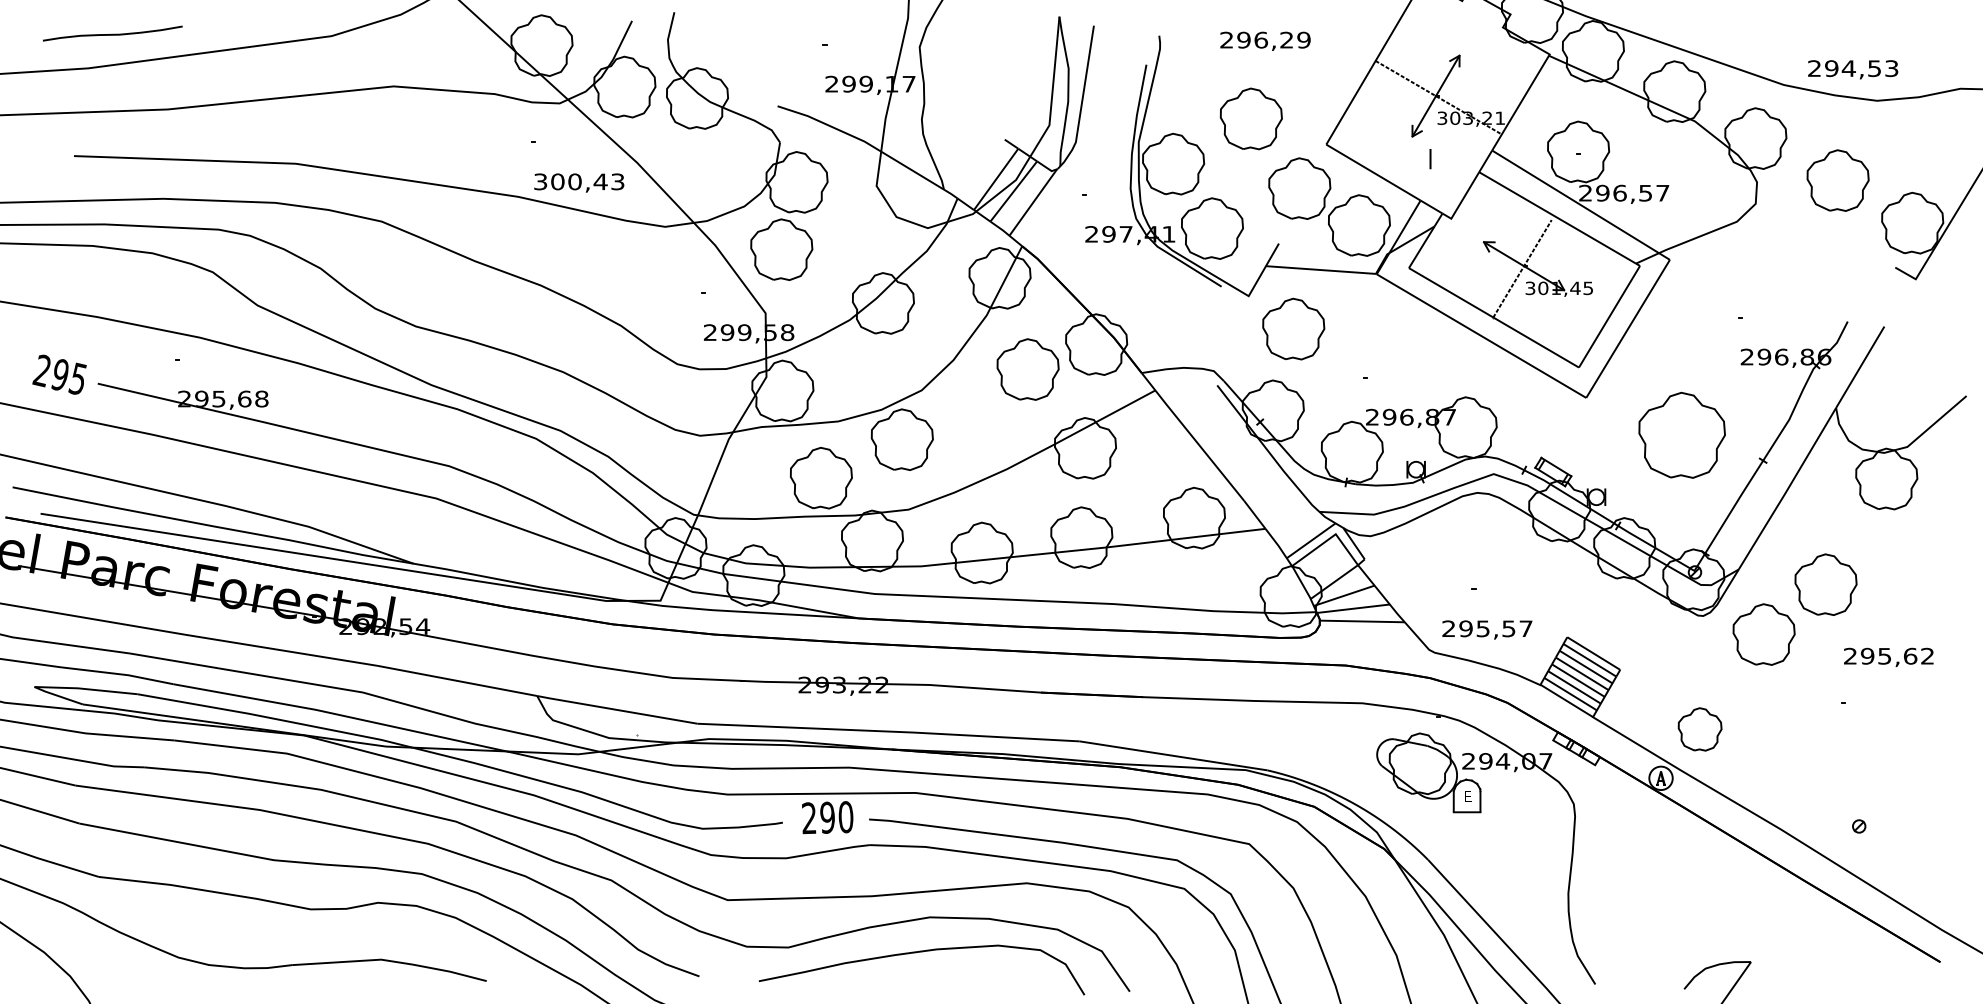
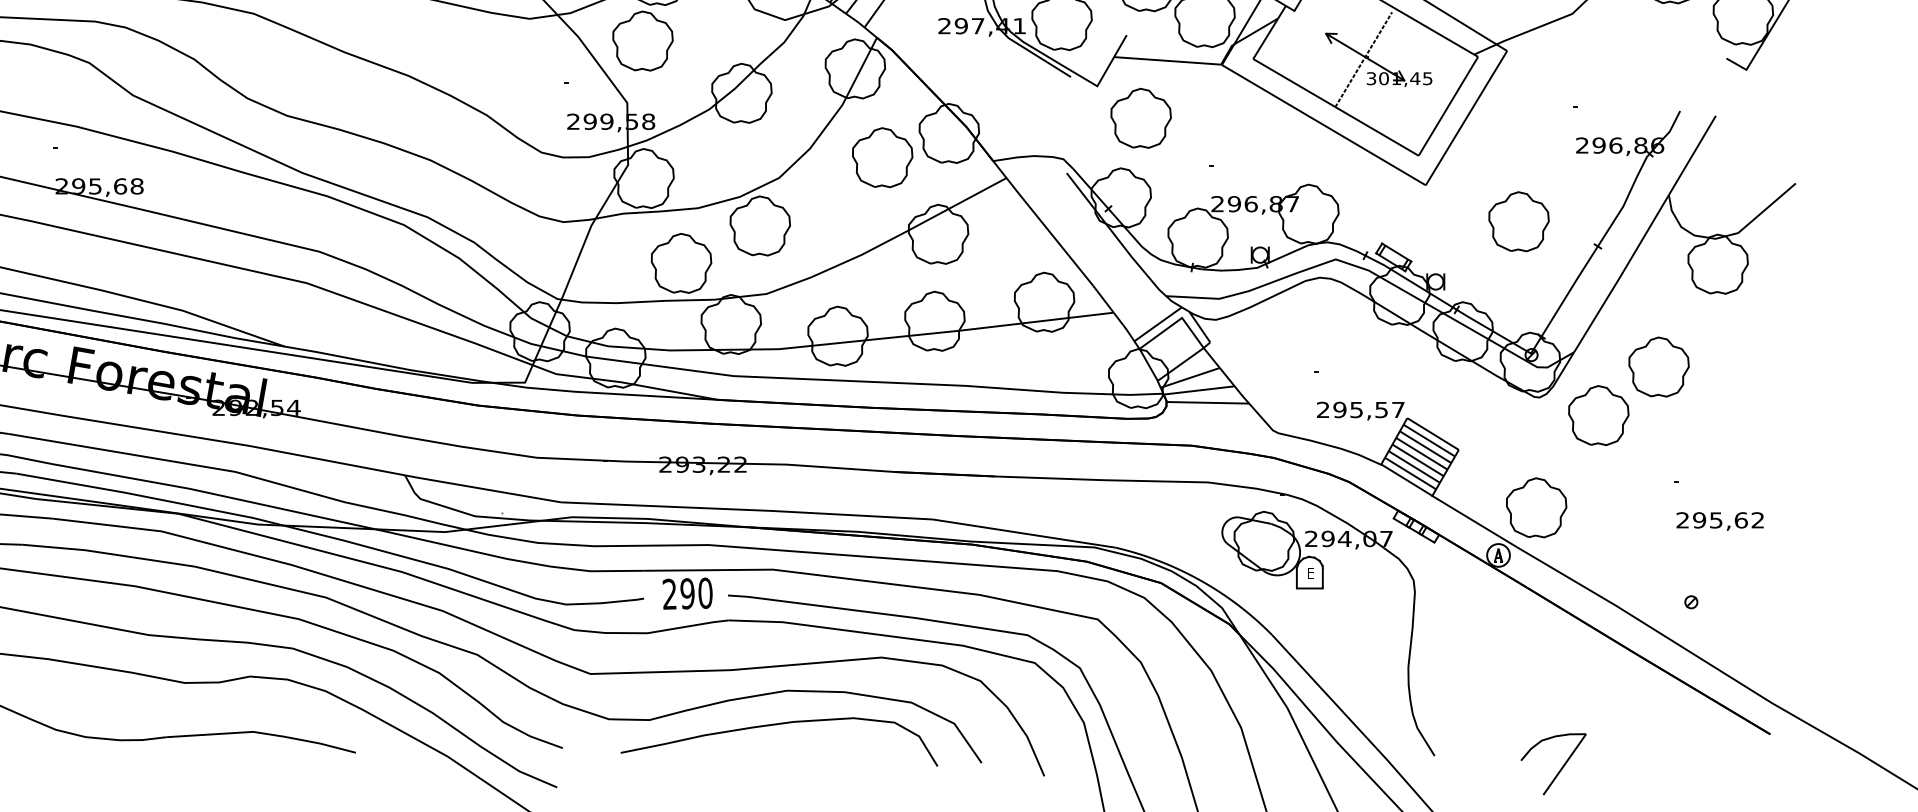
part: (1681, 435) -> (1518, 221), size x0.71
text: (1487, 629) -> (1360, 410), moved
text: (1888, 656) -> (1719, 520), moved
part: (1699, 729) -> (1535, 507), size x1.43

